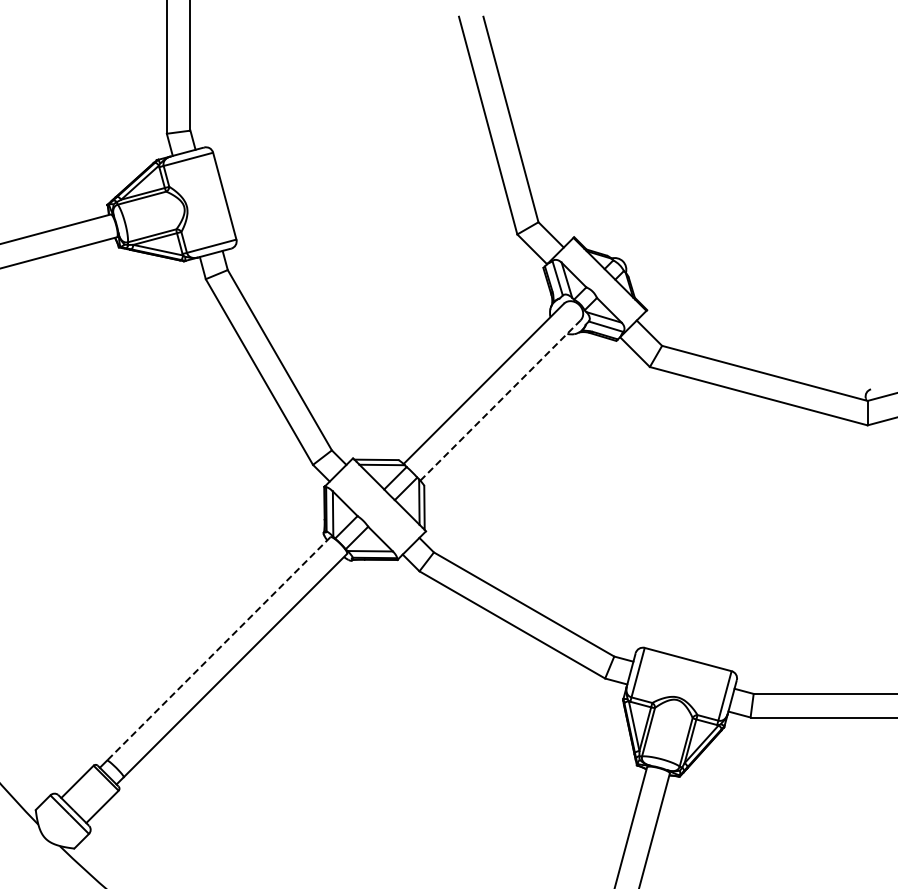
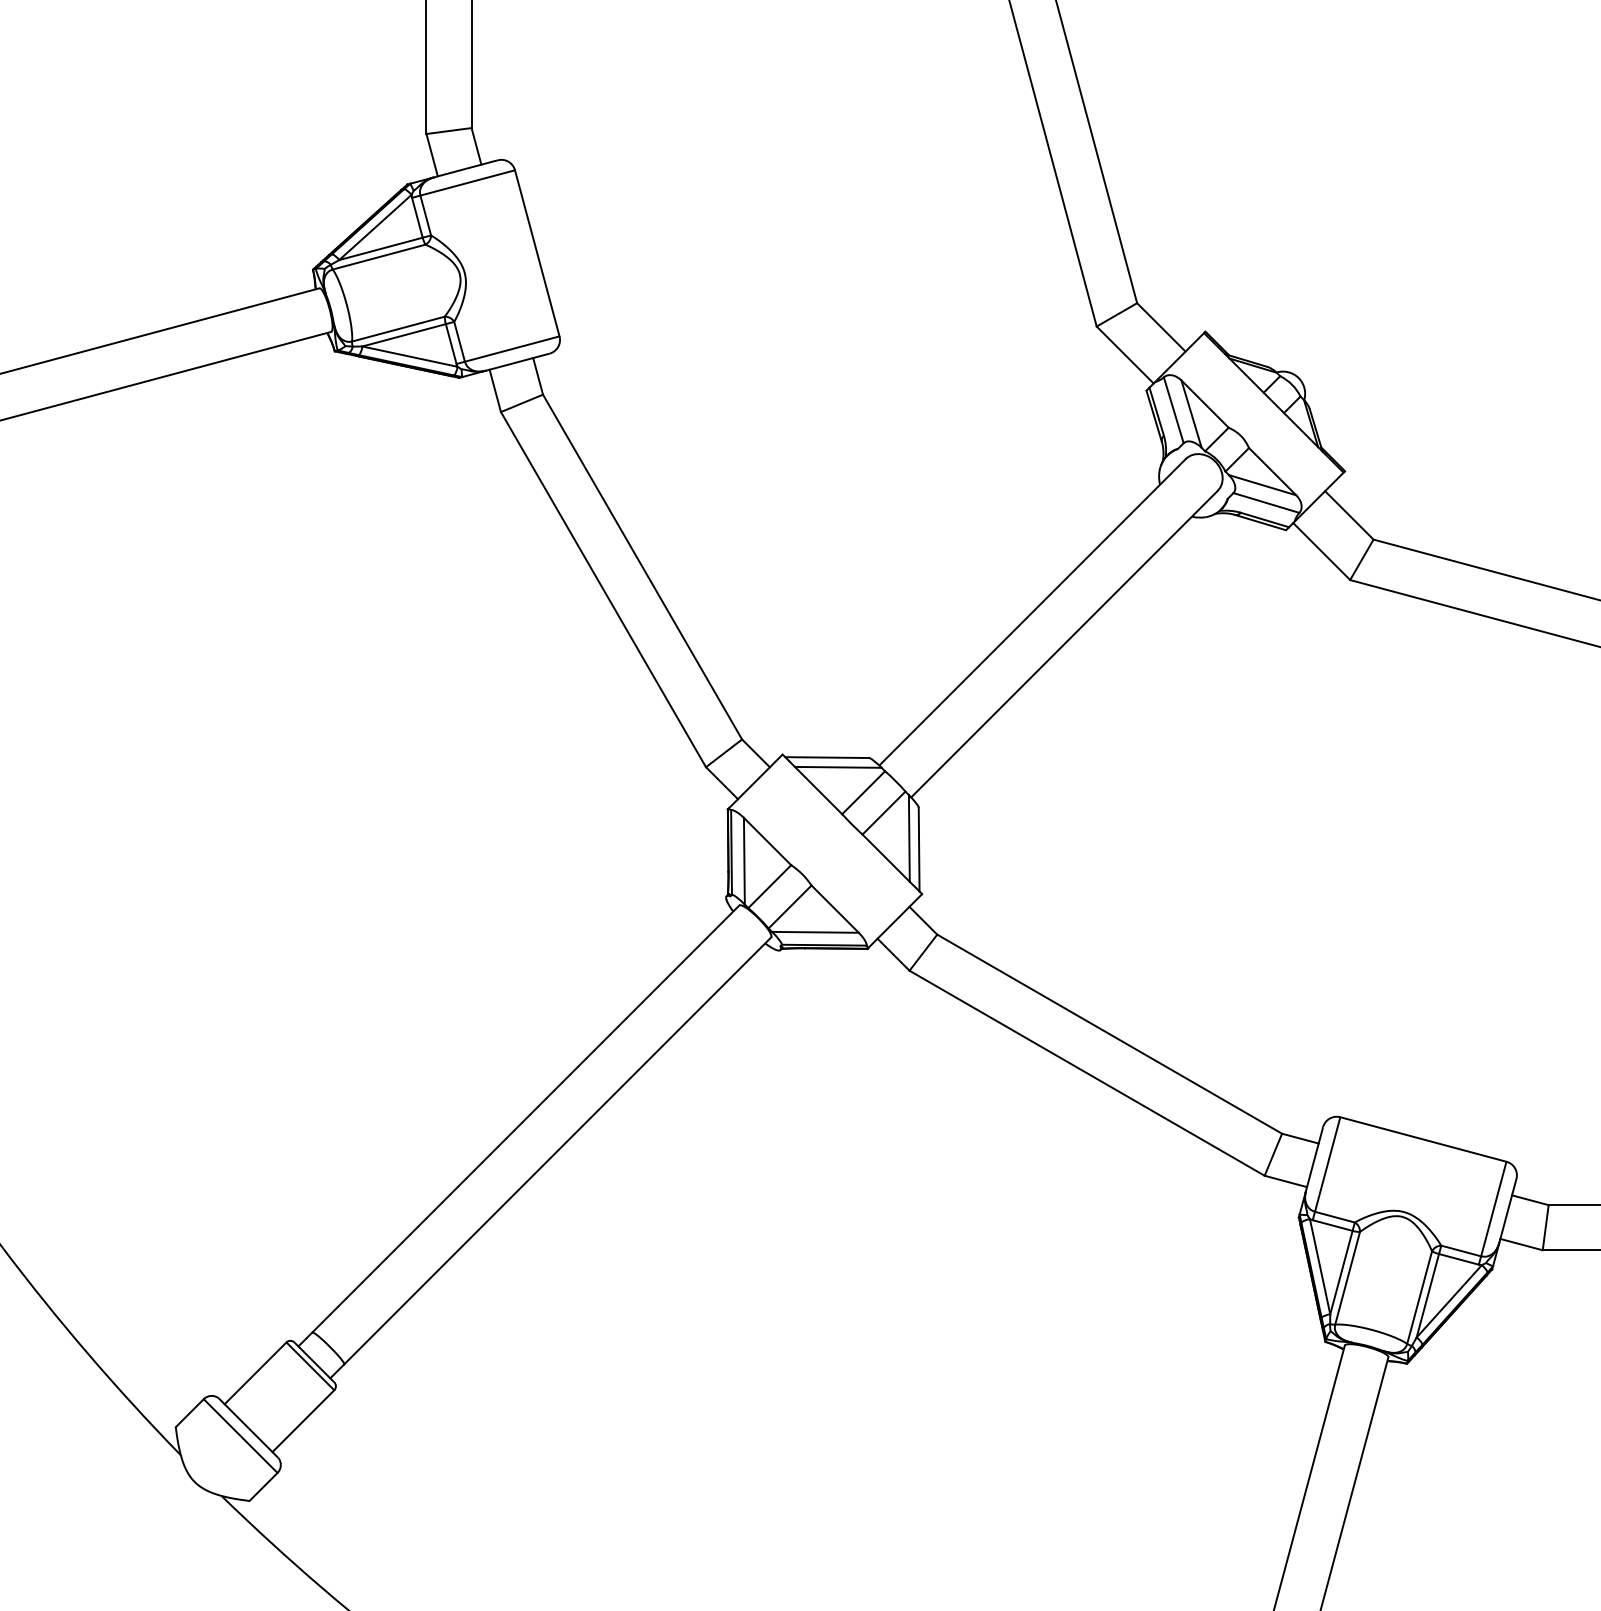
line: (500, 400) -> (1064, 644), dashed -> solid
line: (218, 648) -> (525, 1118), dashed -> solid

